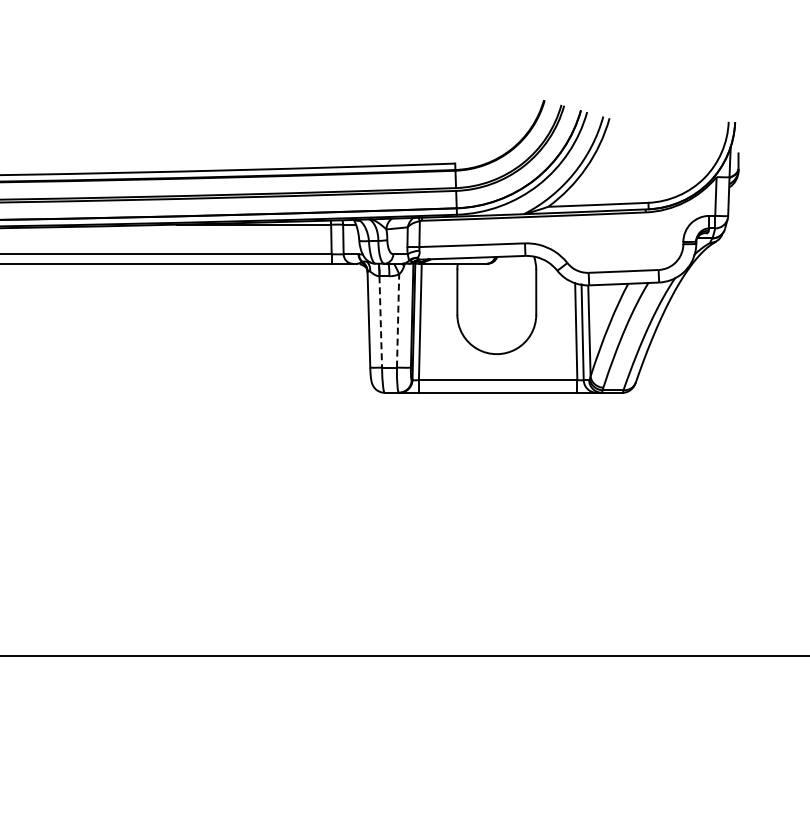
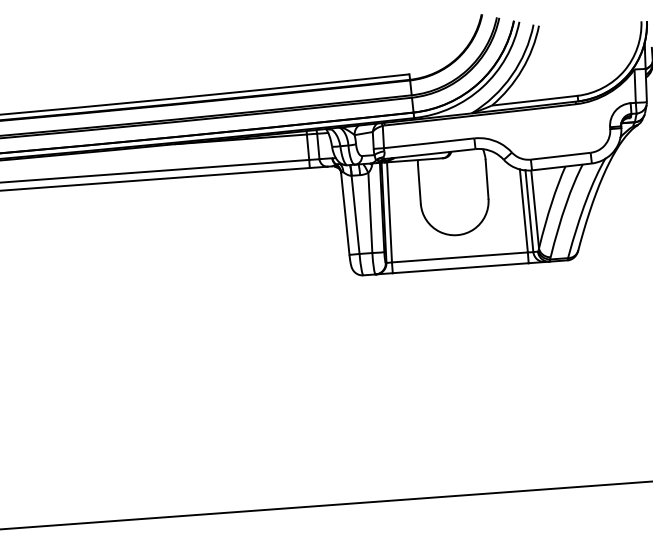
line: (398, 320) -> (370, 212), dashed -> solid
line: (380, 321) -> (355, 214), dashed -> solid

